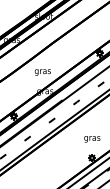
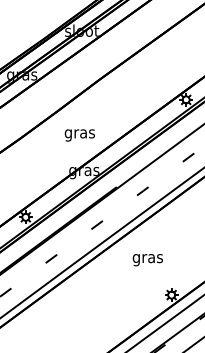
text: (92, 139) -> (148, 260), moved

